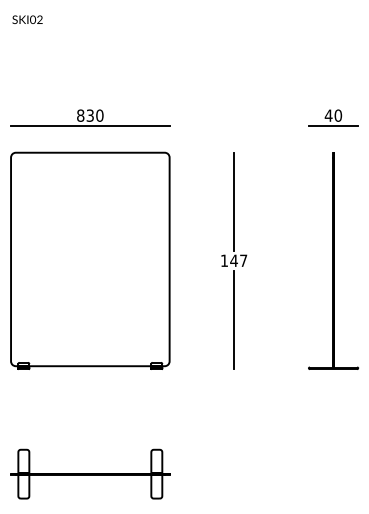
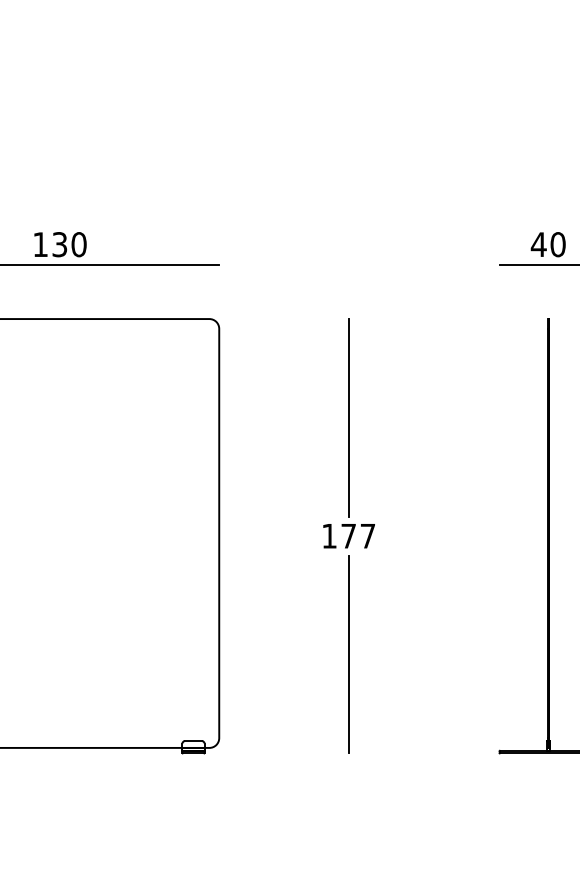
text: (80, 115) -> (40, 244), 830 -> 130
text: (233, 260) -> (347, 535), 147 -> 177

